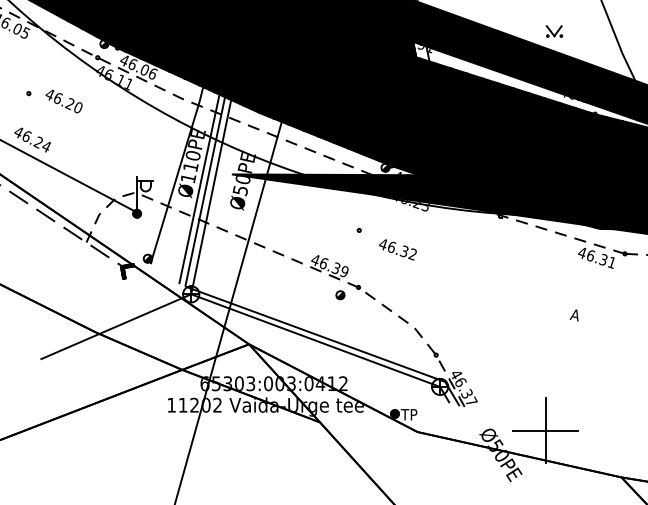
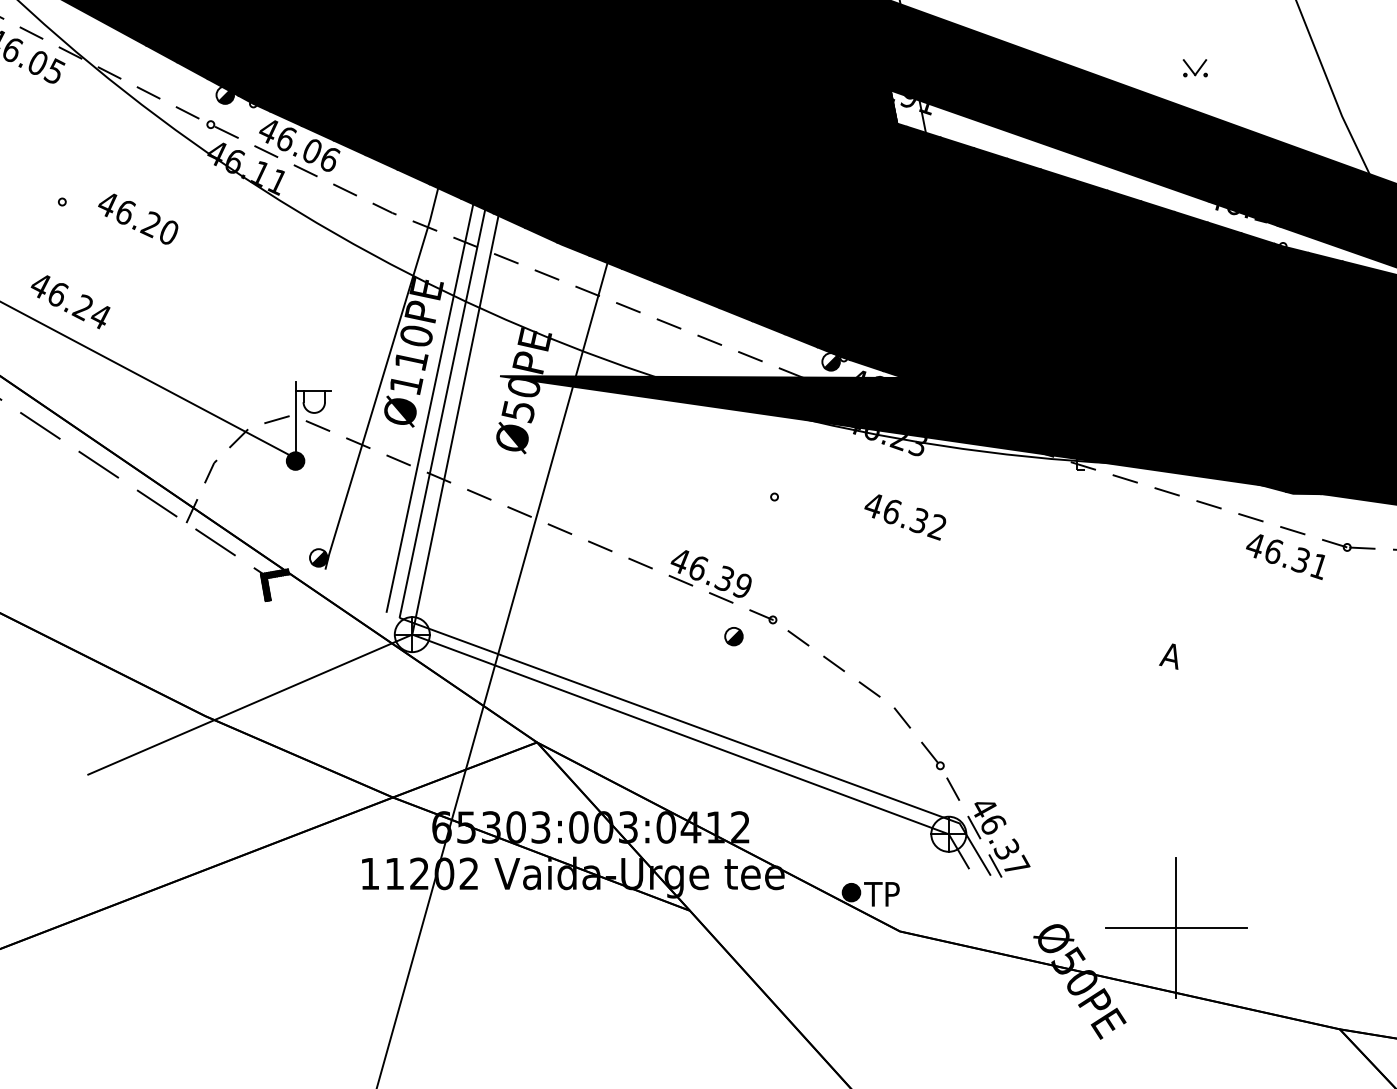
part: (554, 31) -> (1195, 68), size x0.7
text: (397, 249) -> (904, 516), moved
text: (573, 315) -> (1167, 656), moved

